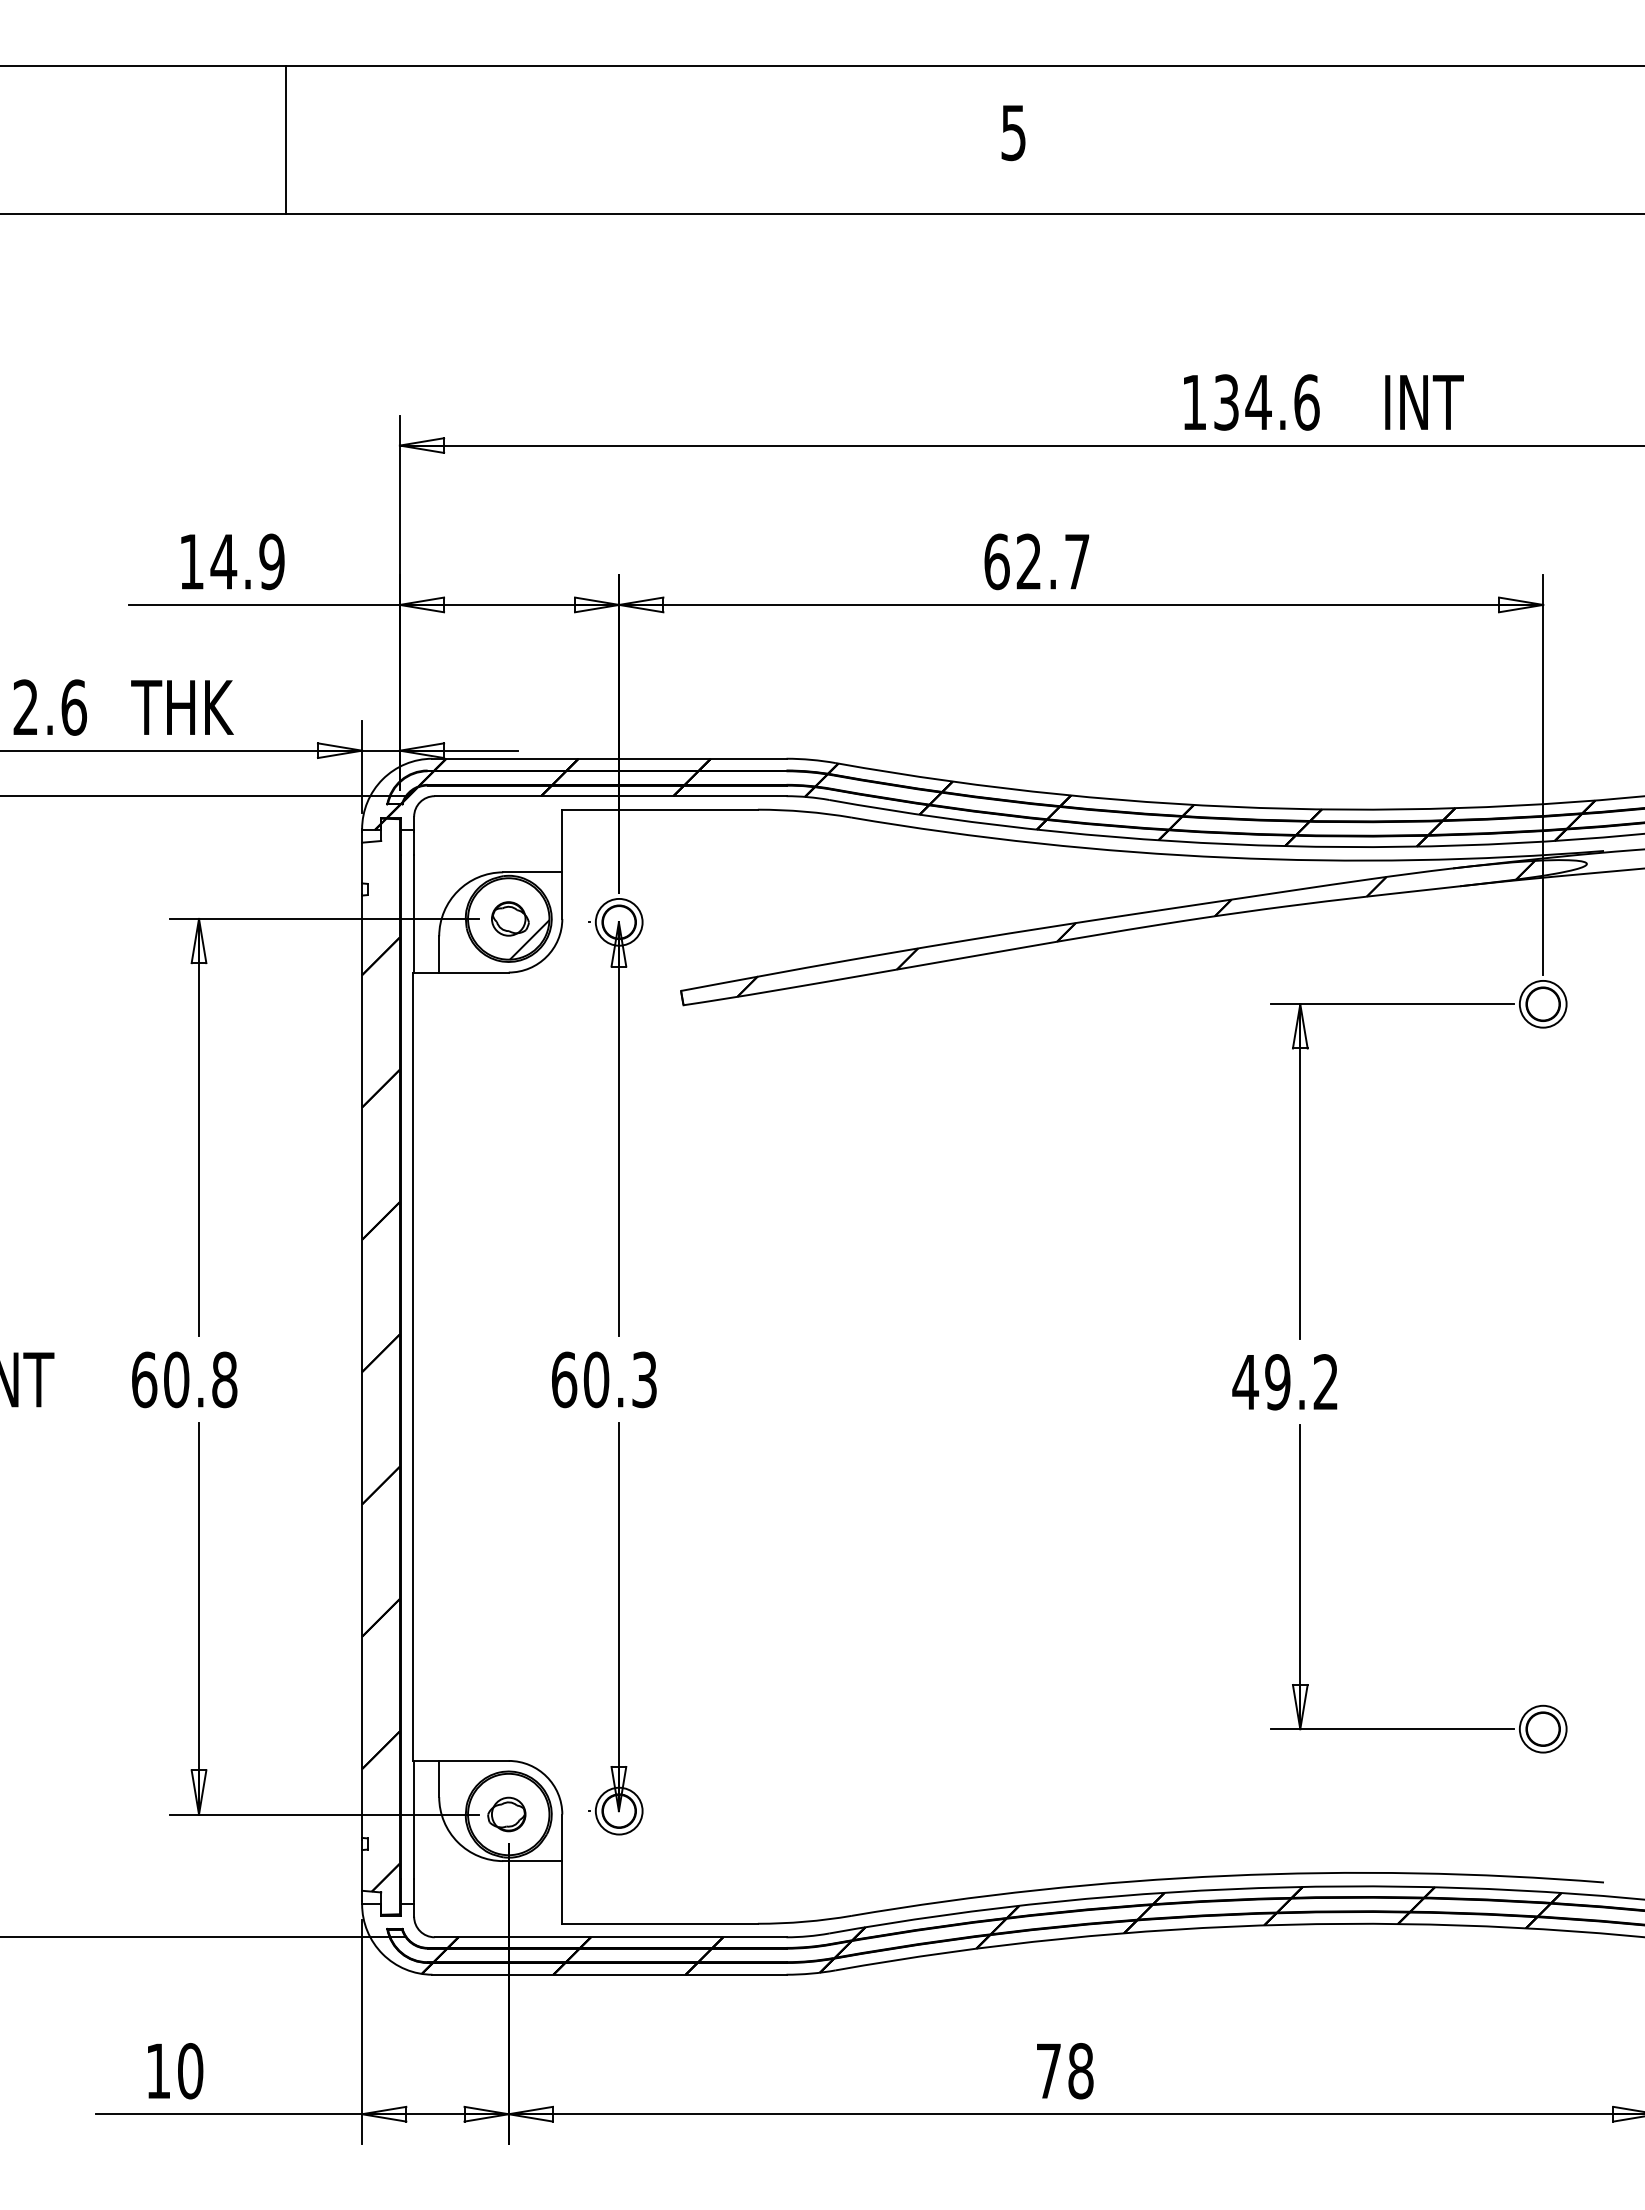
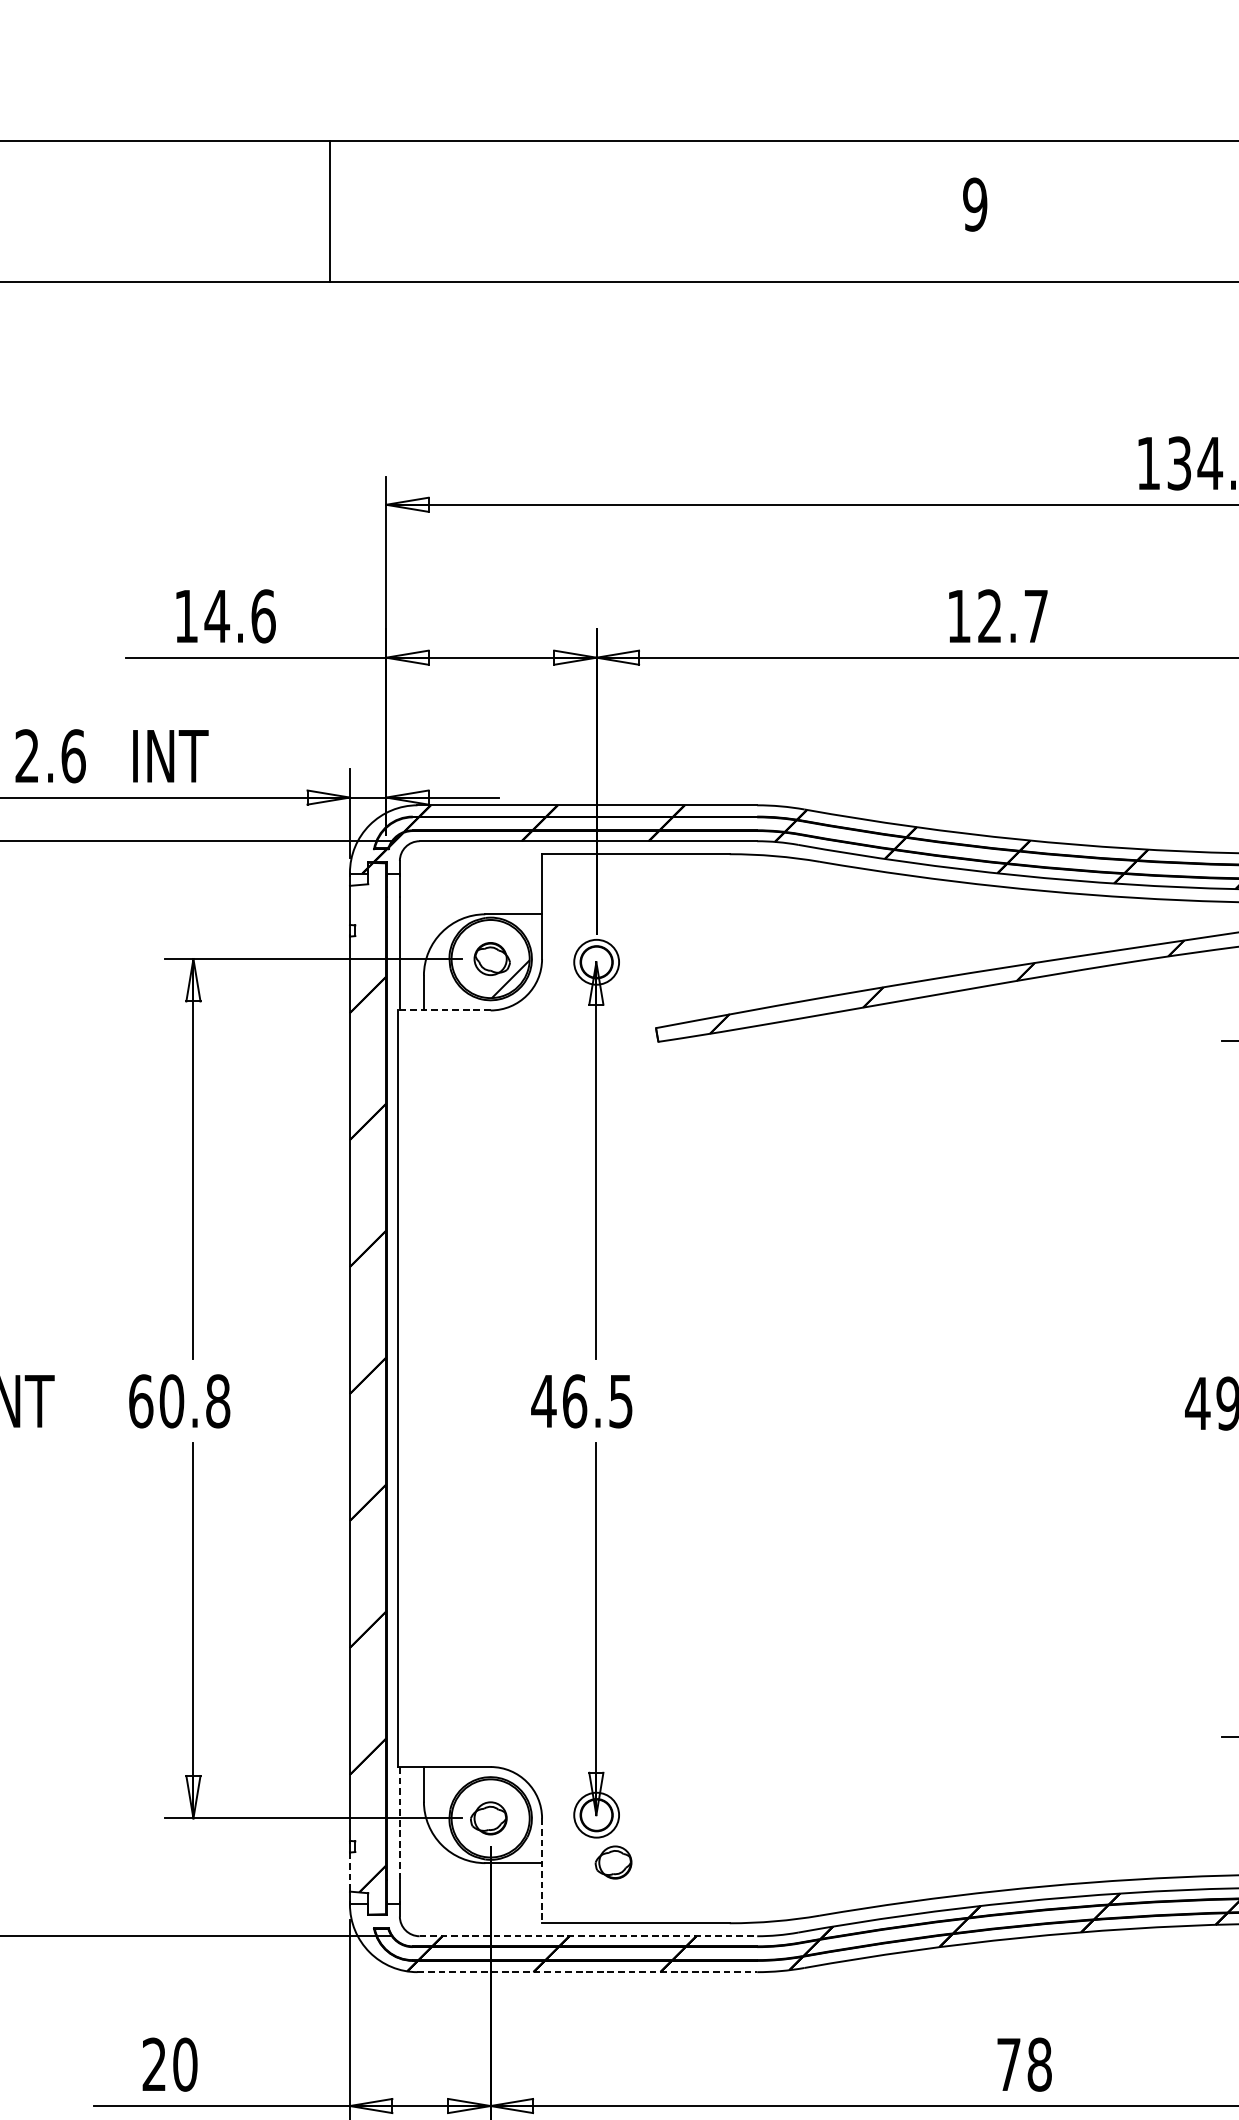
text: (1013, 132) -> (975, 204), 5 -> 9
line: (285, 139) -> (330, 211), moved
text: (271, 561) -> (262, 616), 14.9 -> 14.6
text: (996, 561) -> (958, 616), 62.7 -> 12.7
text: (182, 707) -> (177, 756), THK -> INT
line: (460, 972) -> (444, 1010), solid -> dashed
text: (603, 1379) -> (581, 1400), 60.3 -> 46.5
line: (414, 1819) -> (400, 1823), solid -> dashed
part: (636, 1860) -> (613, 1862), added
line: (562, 1869) -> (542, 1871), solid -> dashed
line: (362, 1870) -> (350, 1872), solid -> dashed
line: (610, 1937) -> (588, 1936), solid -> dashed
line: (609, 1974) -> (587, 1971), solid -> dashed
text: (157, 2070) -> (153, 2064), 10 -> 20

